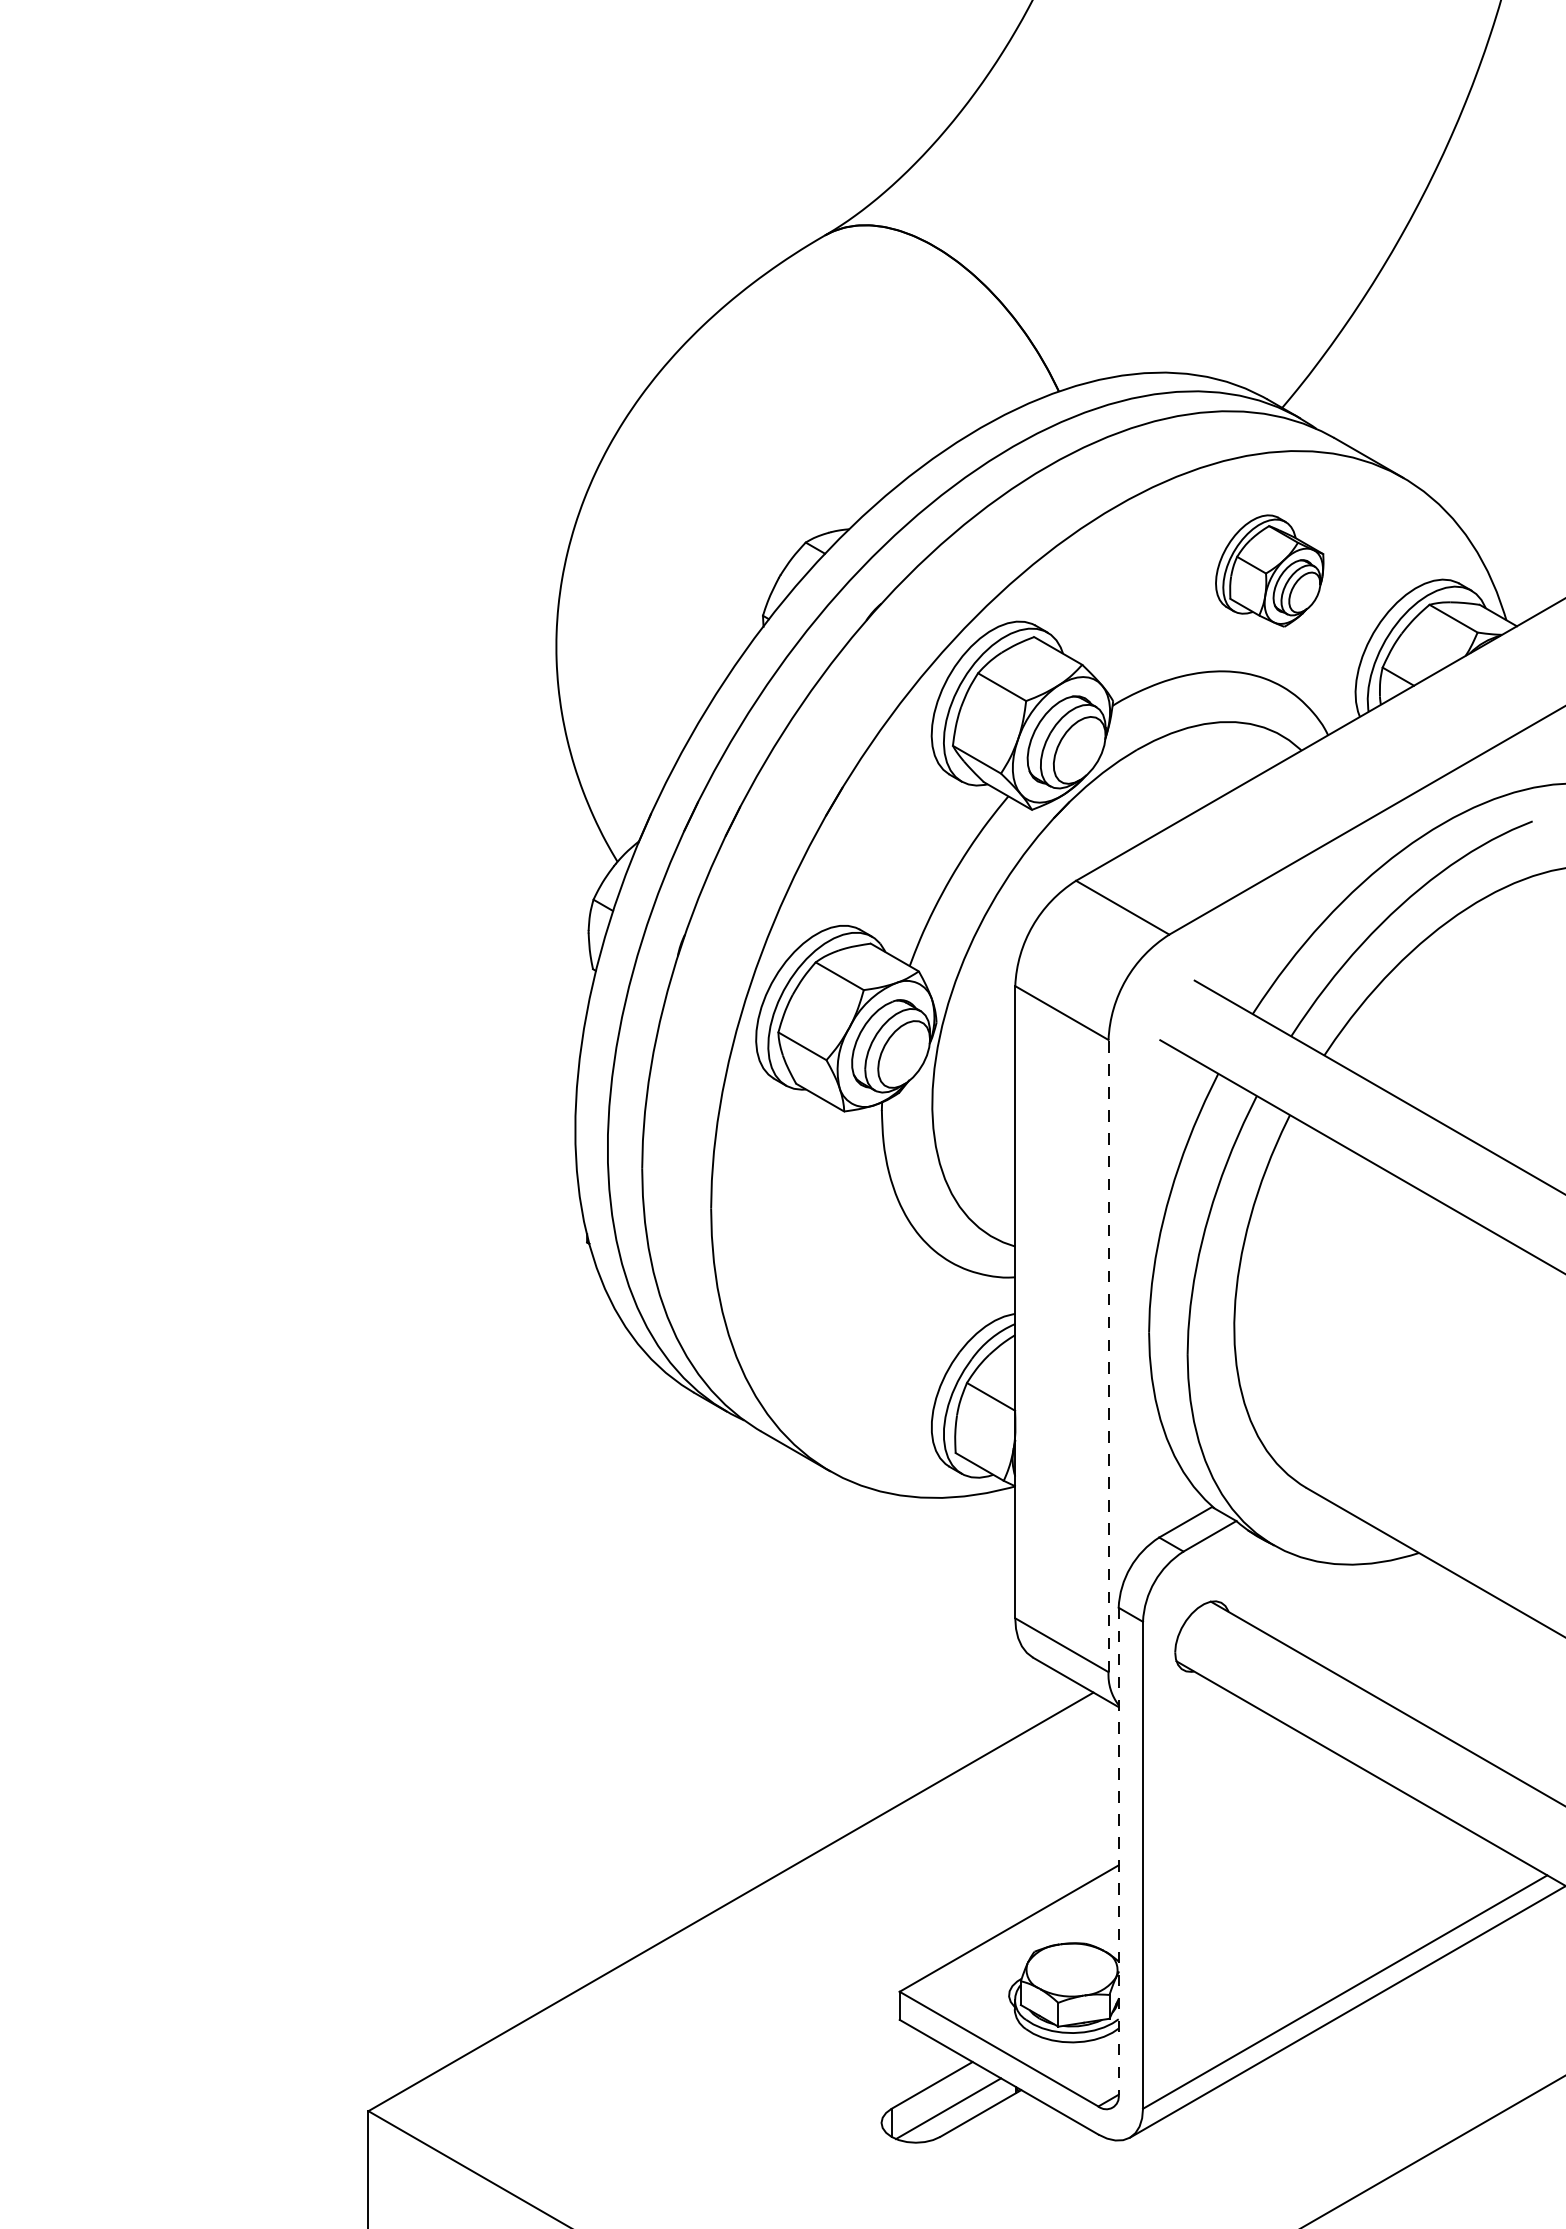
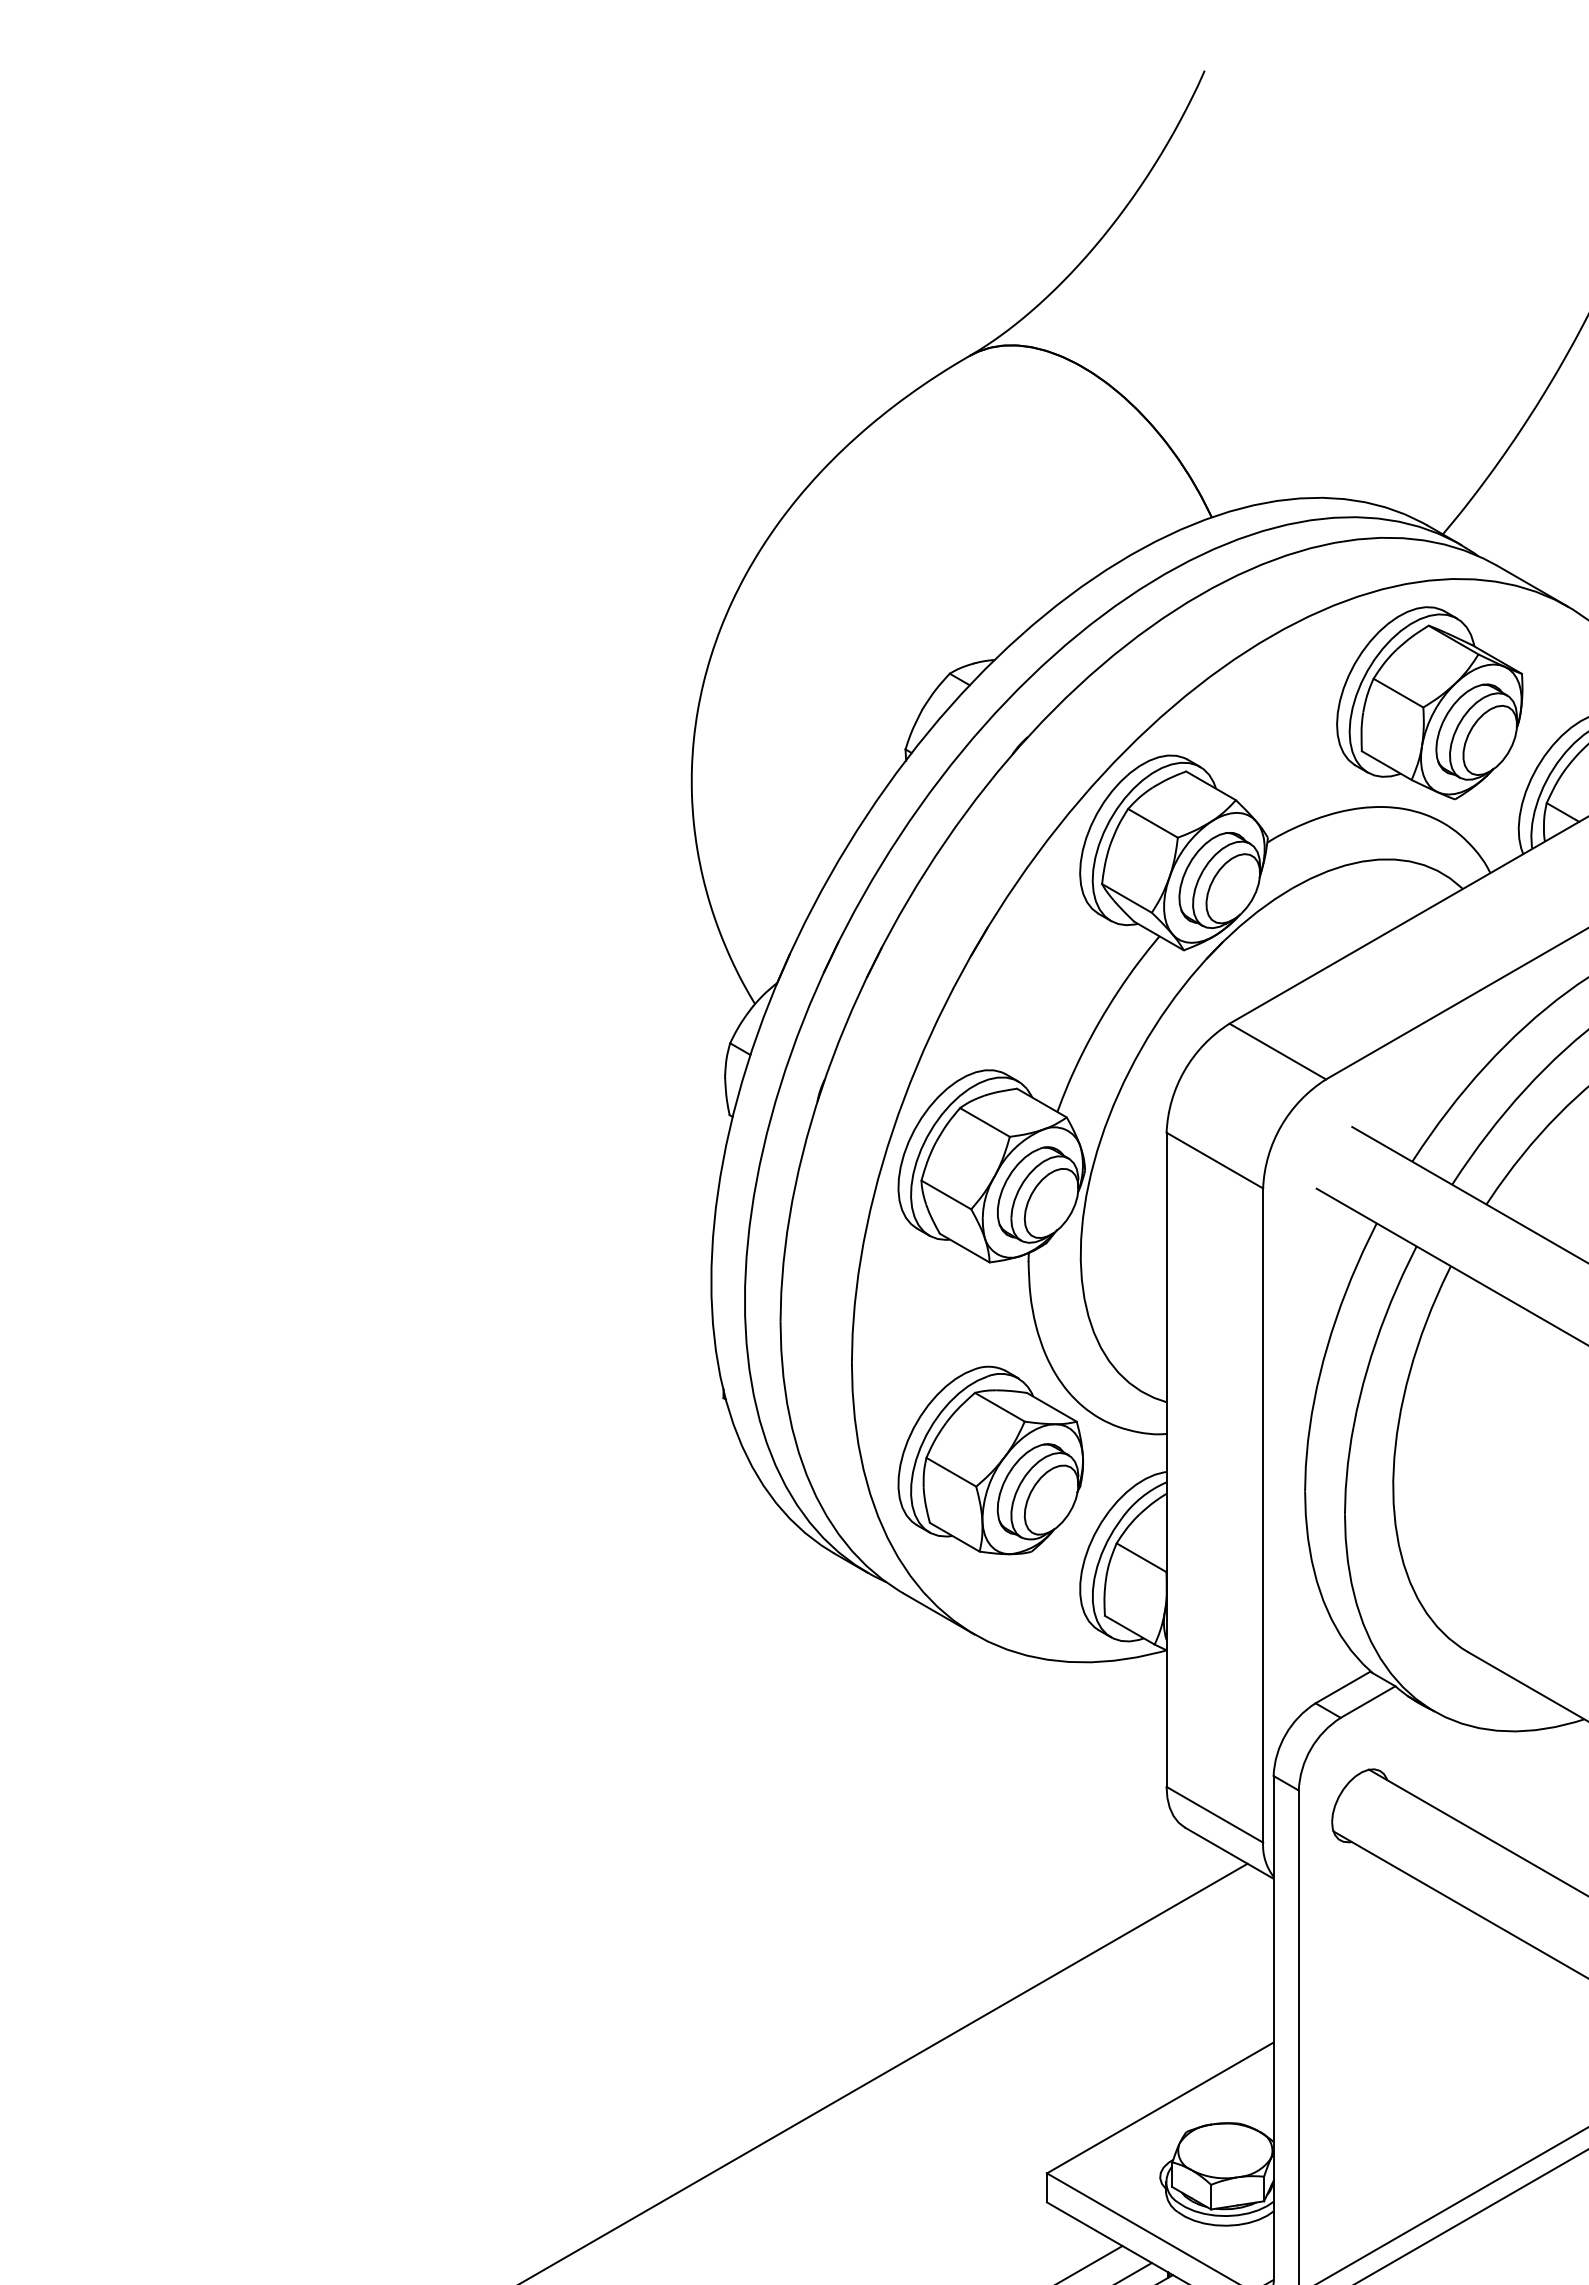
part: (1269, 570) -> (1429, 702), size x1.67
part: (845, 1302) -> (990, 1460), added
line: (1108, 1355) -> (1263, 1514), dashed -> solid
line: (1118, 1851) -> (1273, 2028), dashed -> solid

